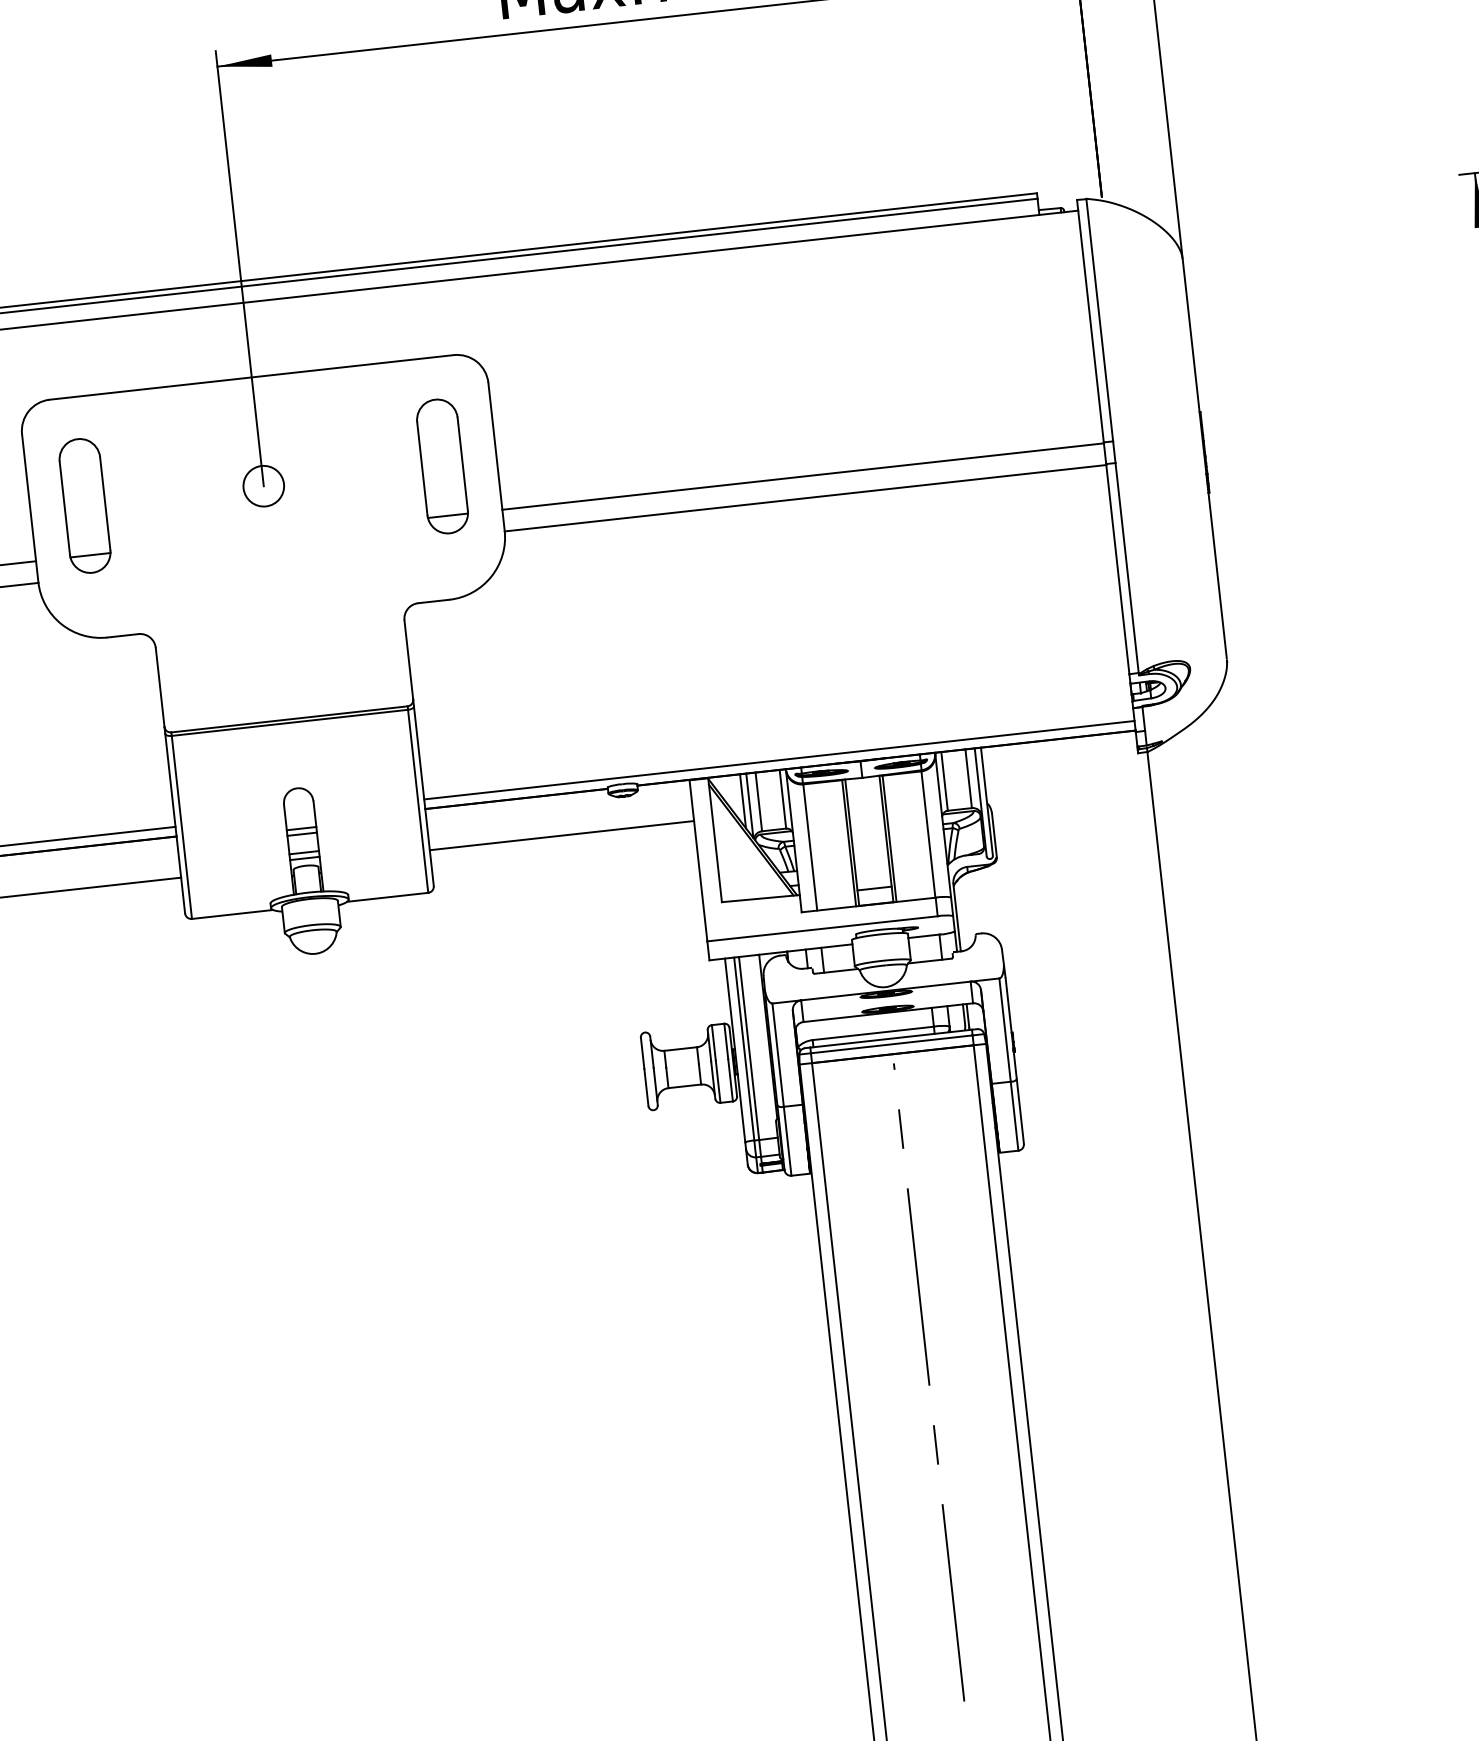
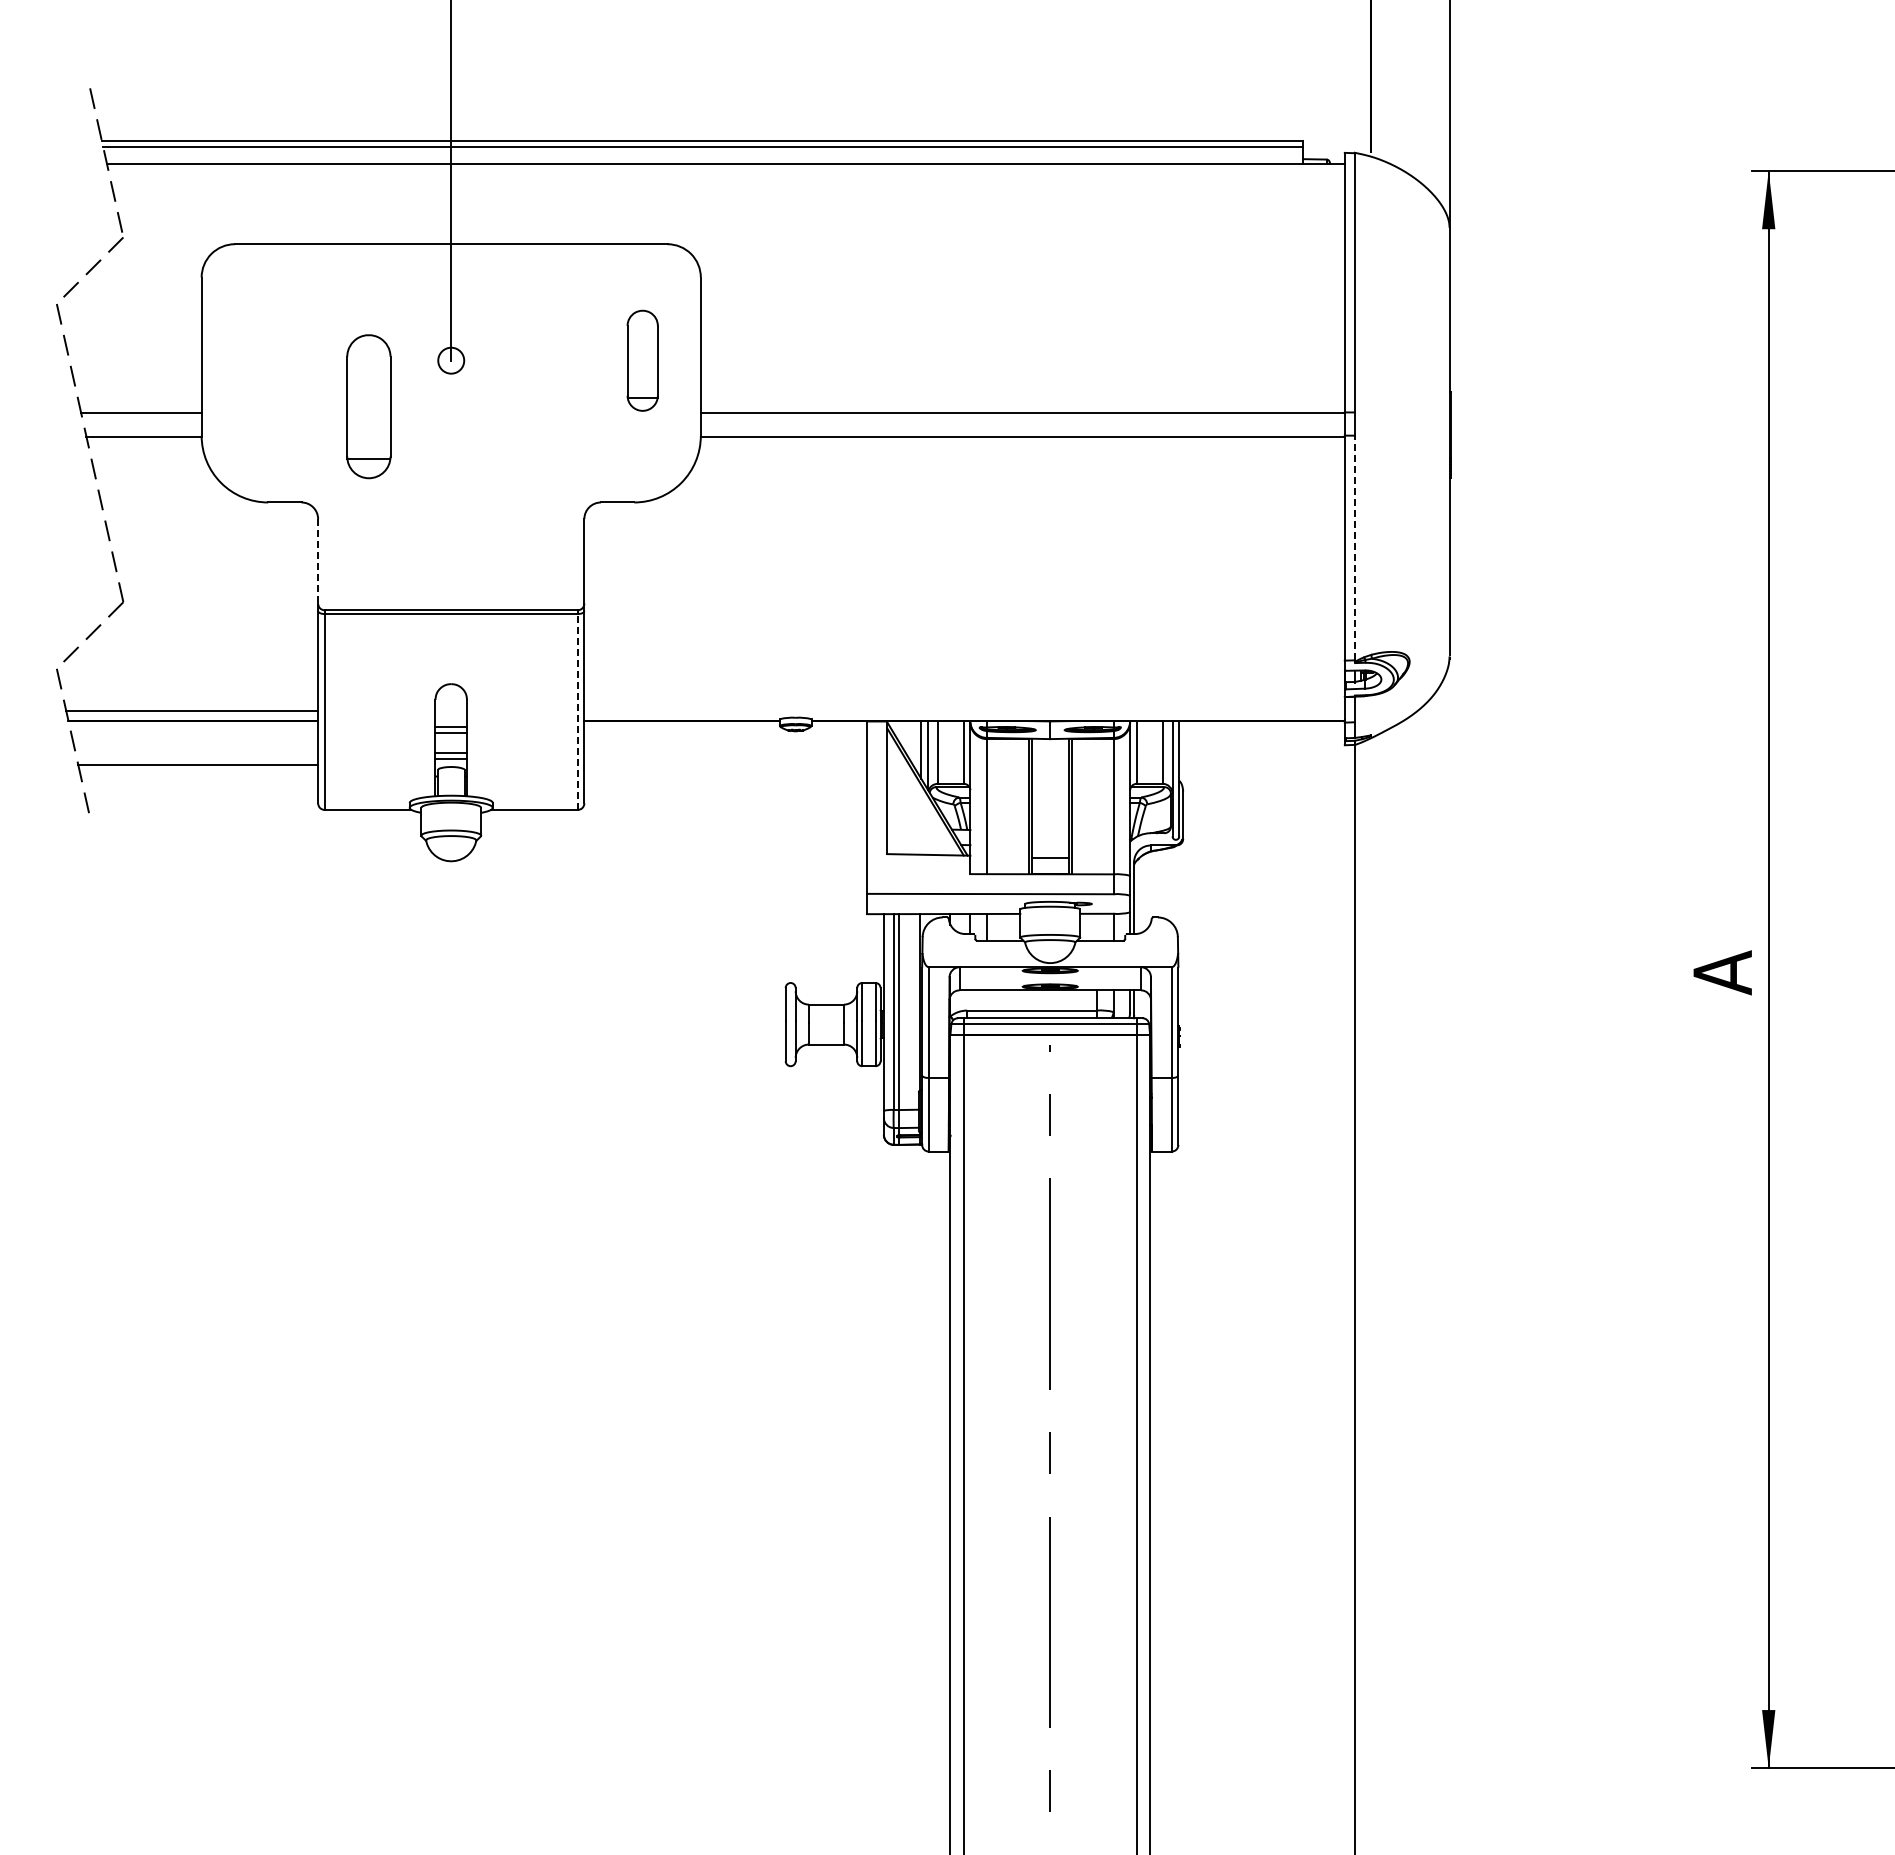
part: (442, 466) -> (642, 360), size x0.7
circle: (263, 486) -> (450, 360), size x0.6
part: (84, 505) -> (368, 406), moved
line: (1126, 567) -> (1354, 547), solid -> dashed
line: (160, 687) -> (318, 561), solid -> dashed
line: (779, 760) -> (964, 710), removed
line: (418, 801) -> (577, 712), solid -> dashed
line: (561, 836) -> (725, 765), removed

